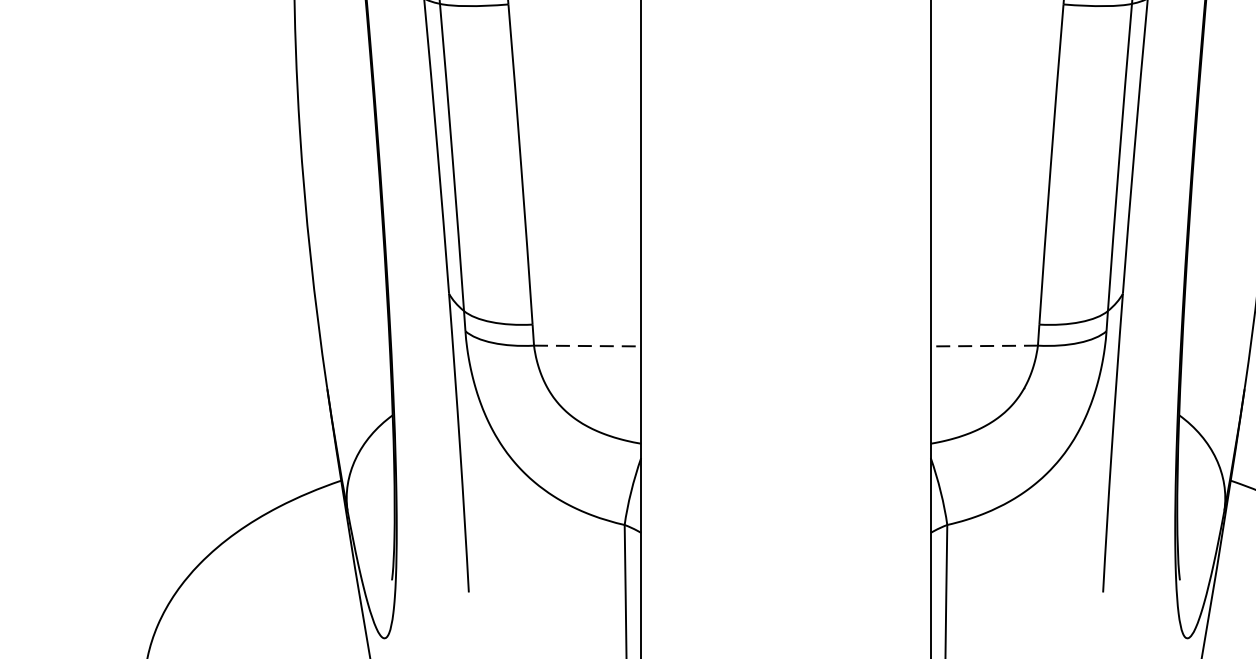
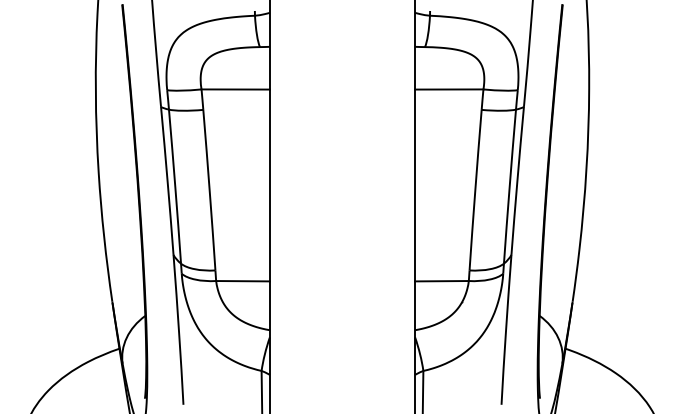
line: (588, 346) -> (243, 281), dashed -> solid
line: (983, 346) -> (441, 281), dashed -> solid

